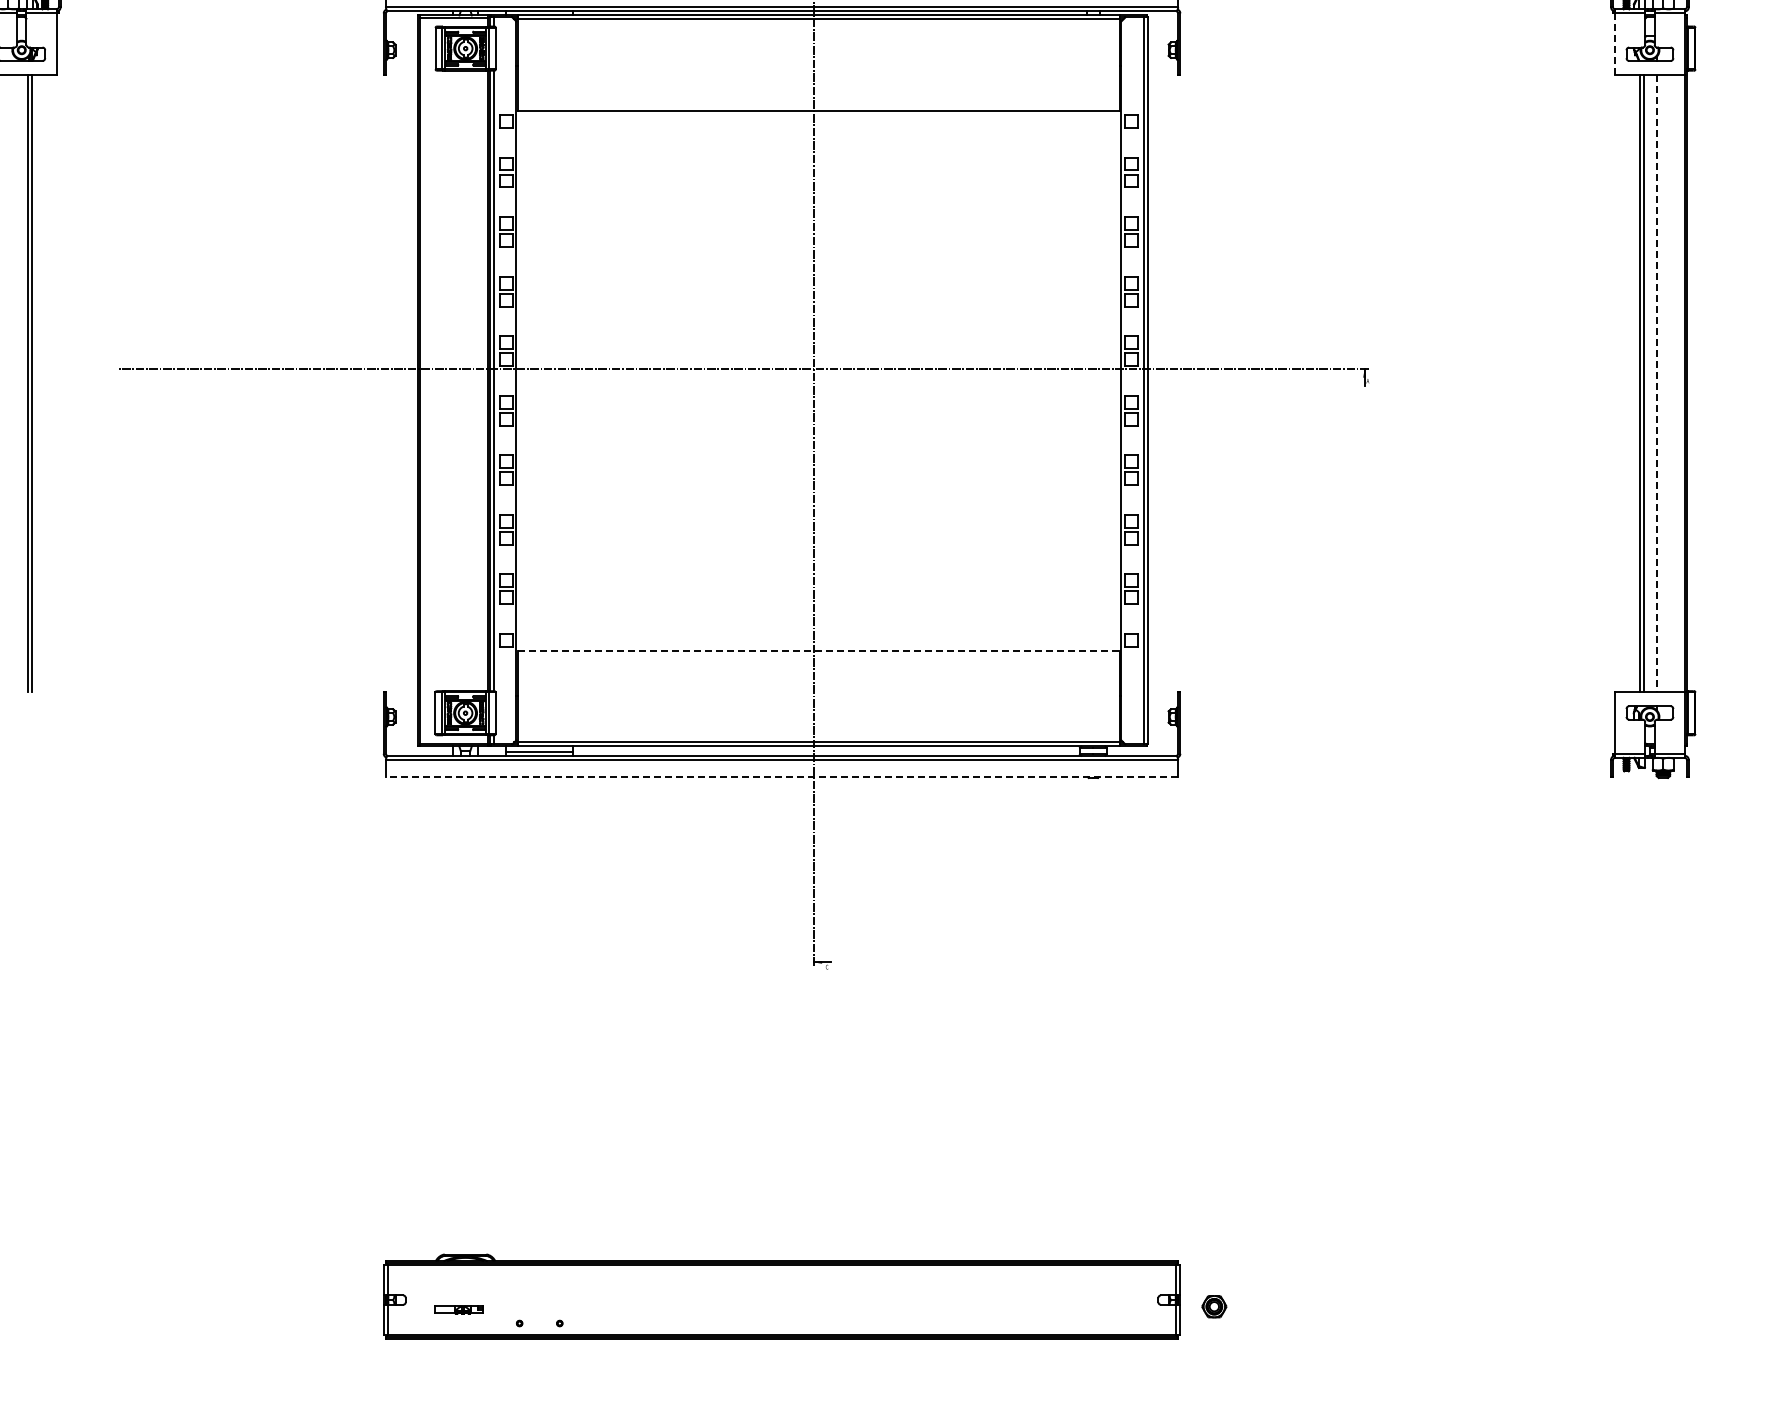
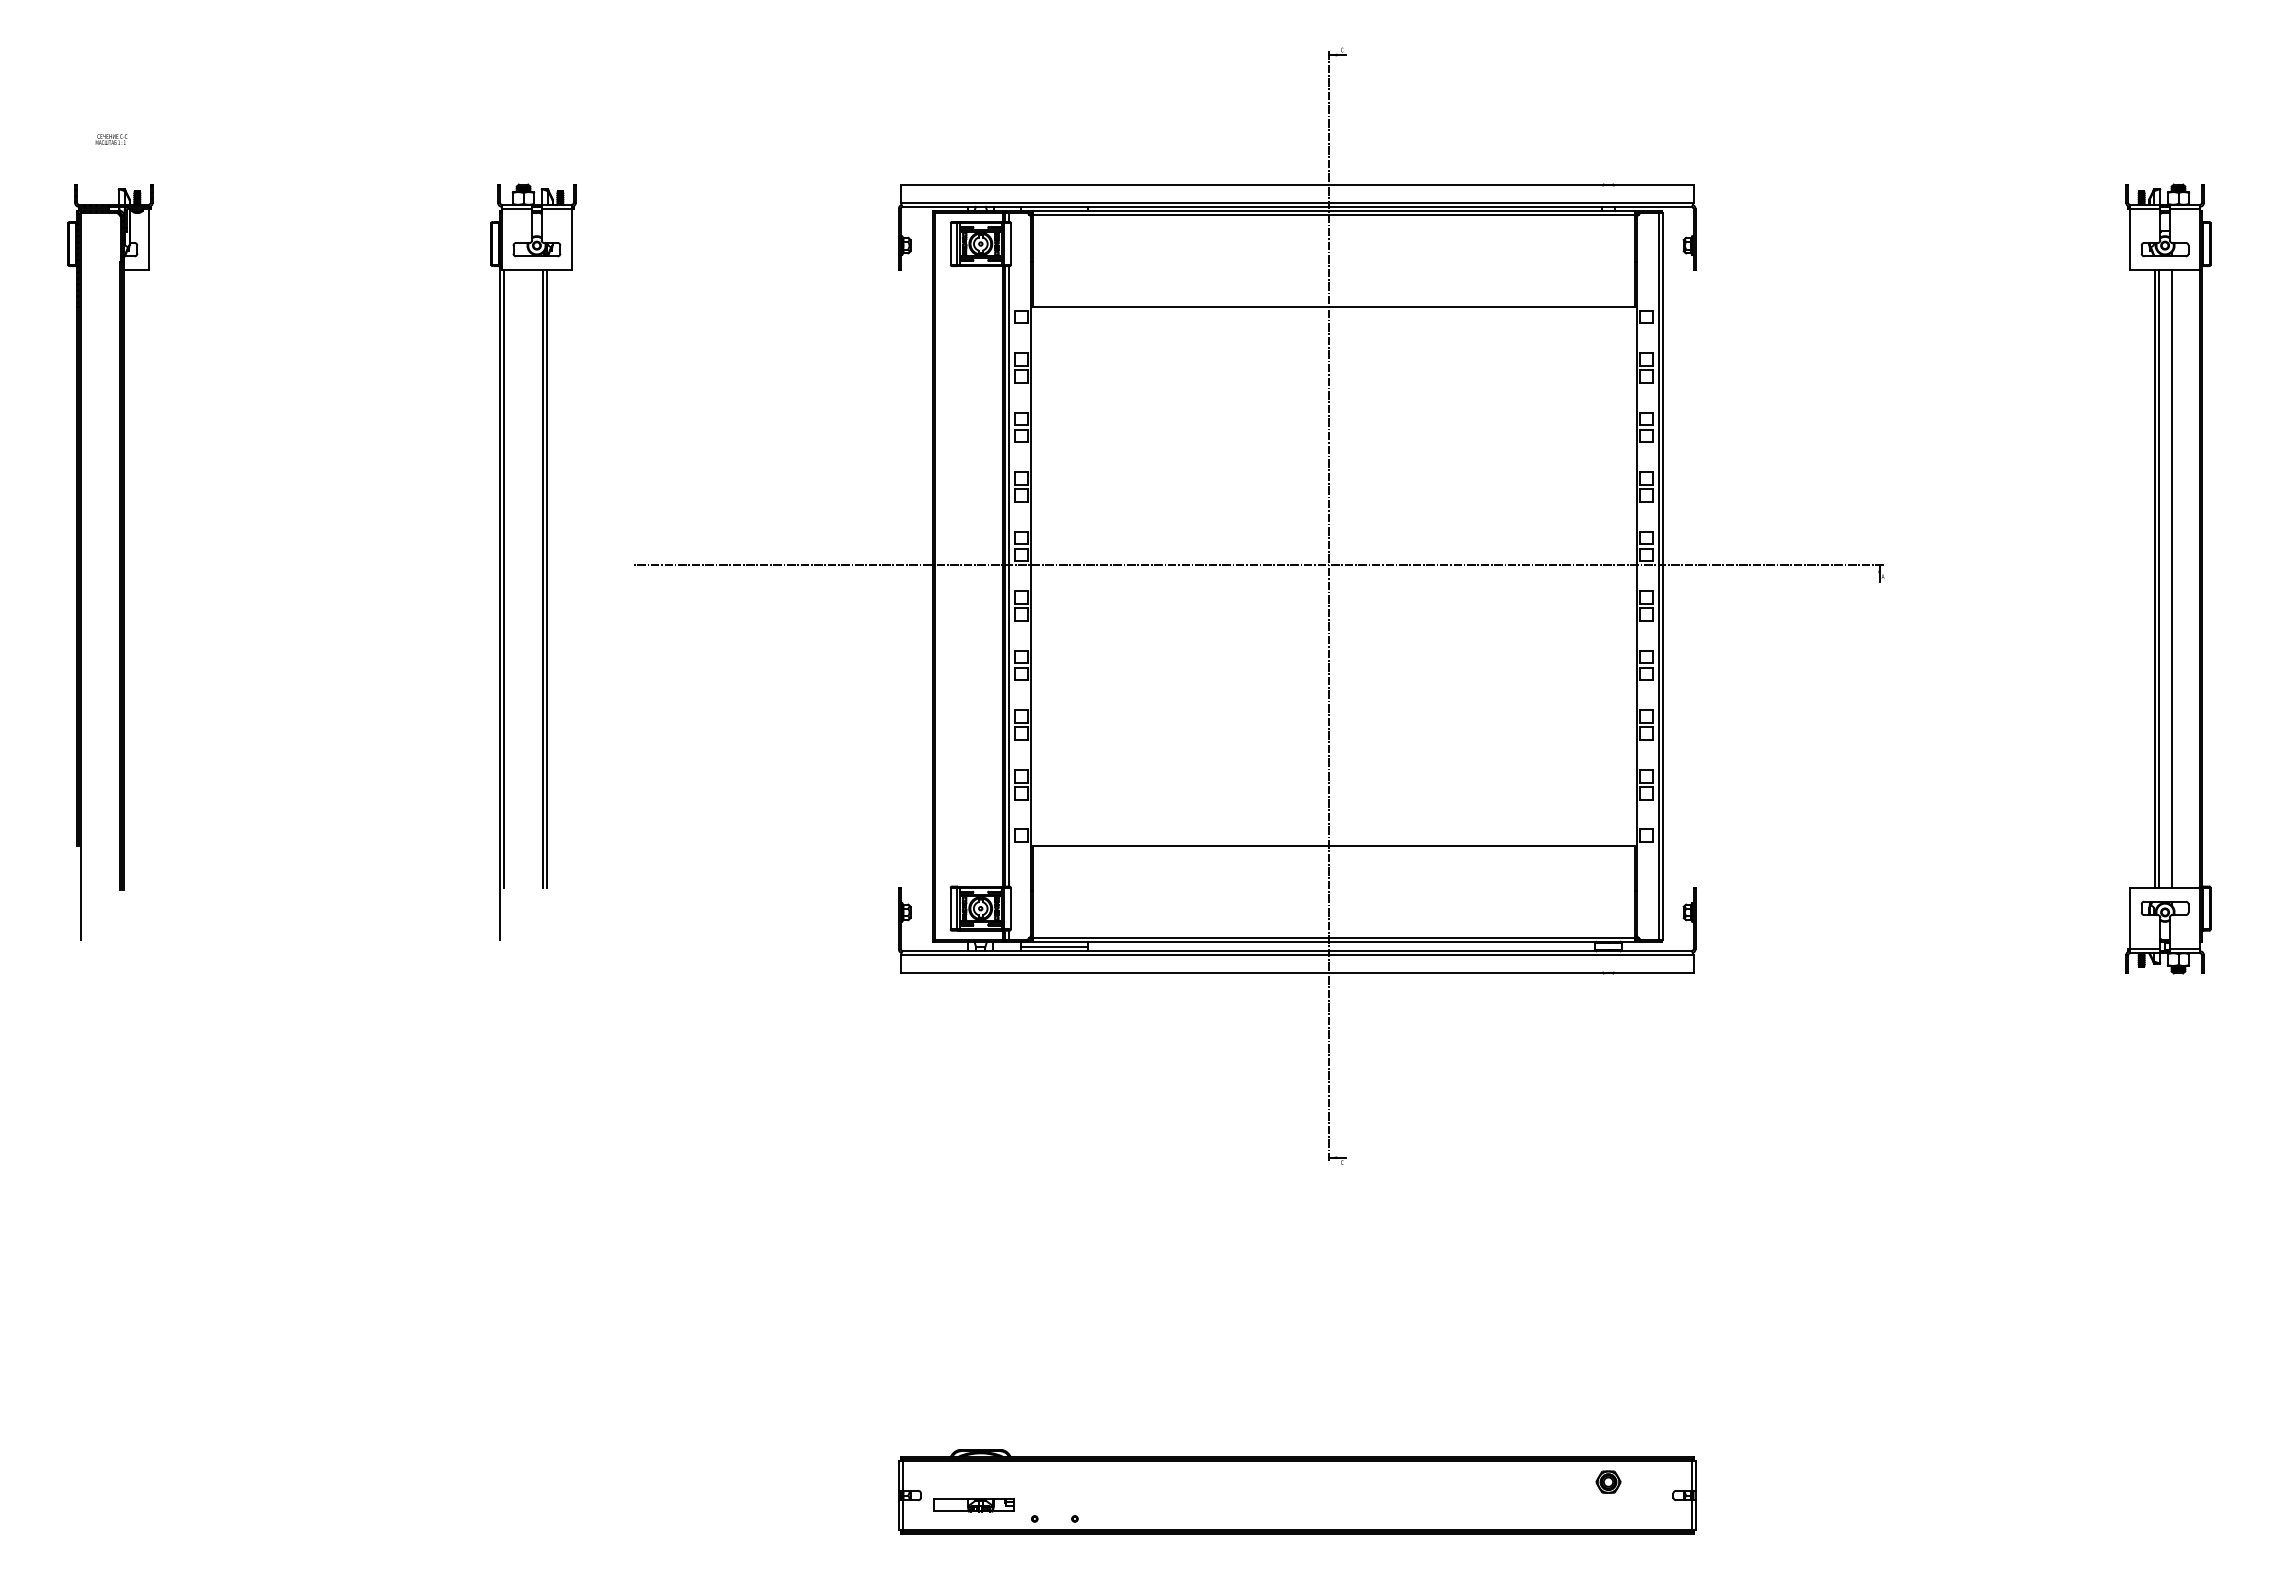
line: (1615, 44) -> (2130, 239), dashed -> solid
line: (1656, 384) -> (2171, 579), dashed -> solid
line: (819, 651) -> (1334, 846), dashed -> solid
line: (781, 777) -> (1296, 972), dashed -> solid
part: (1214, 1306) -> (1608, 1481), moved
part: (458, 1310) -> (973, 1505), size x1.67

